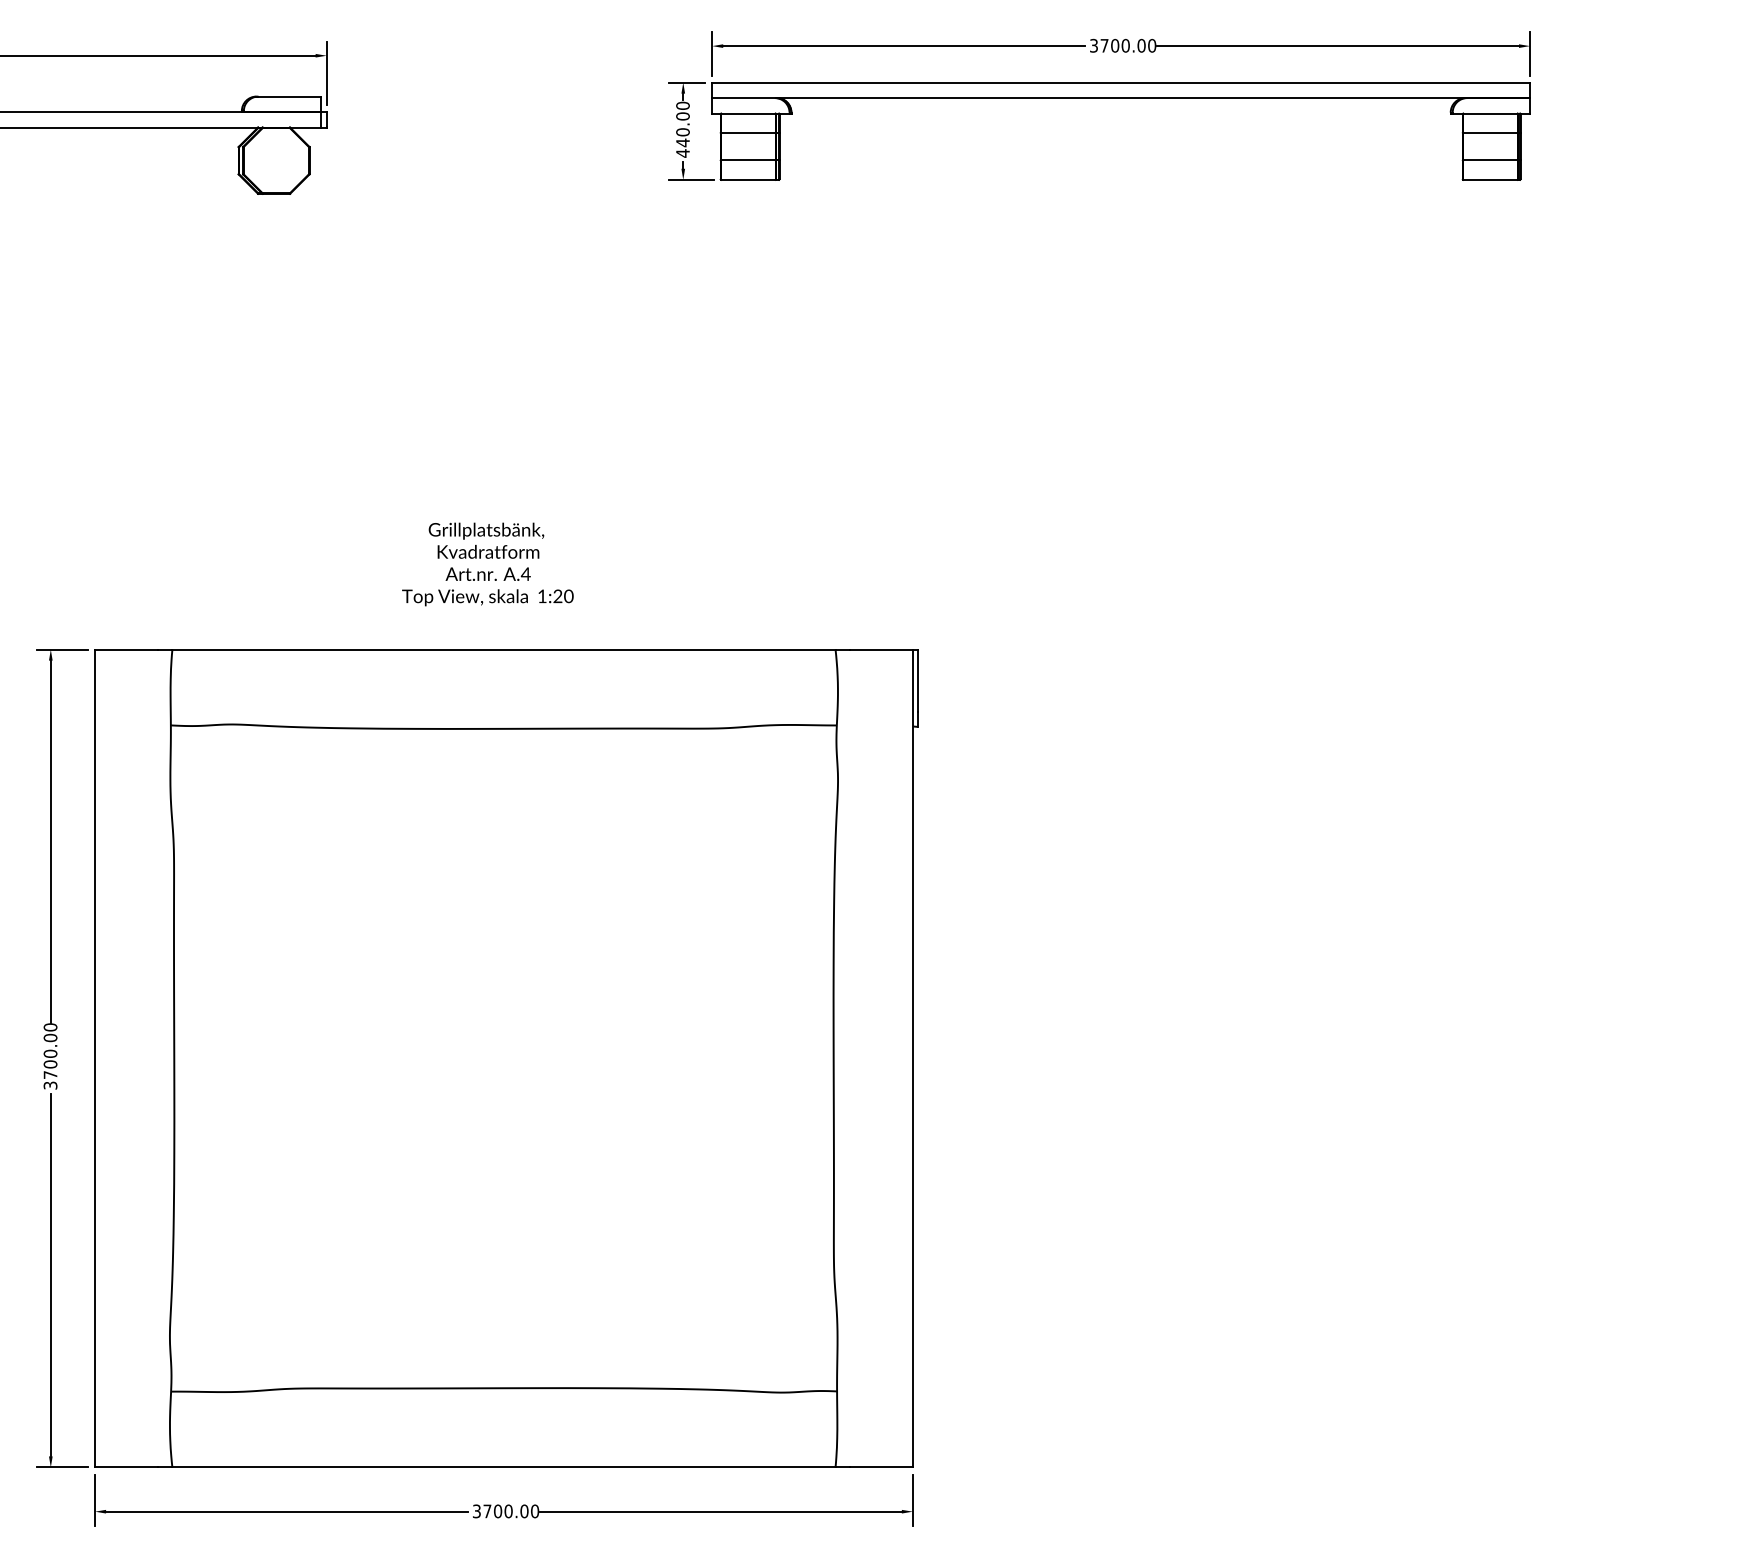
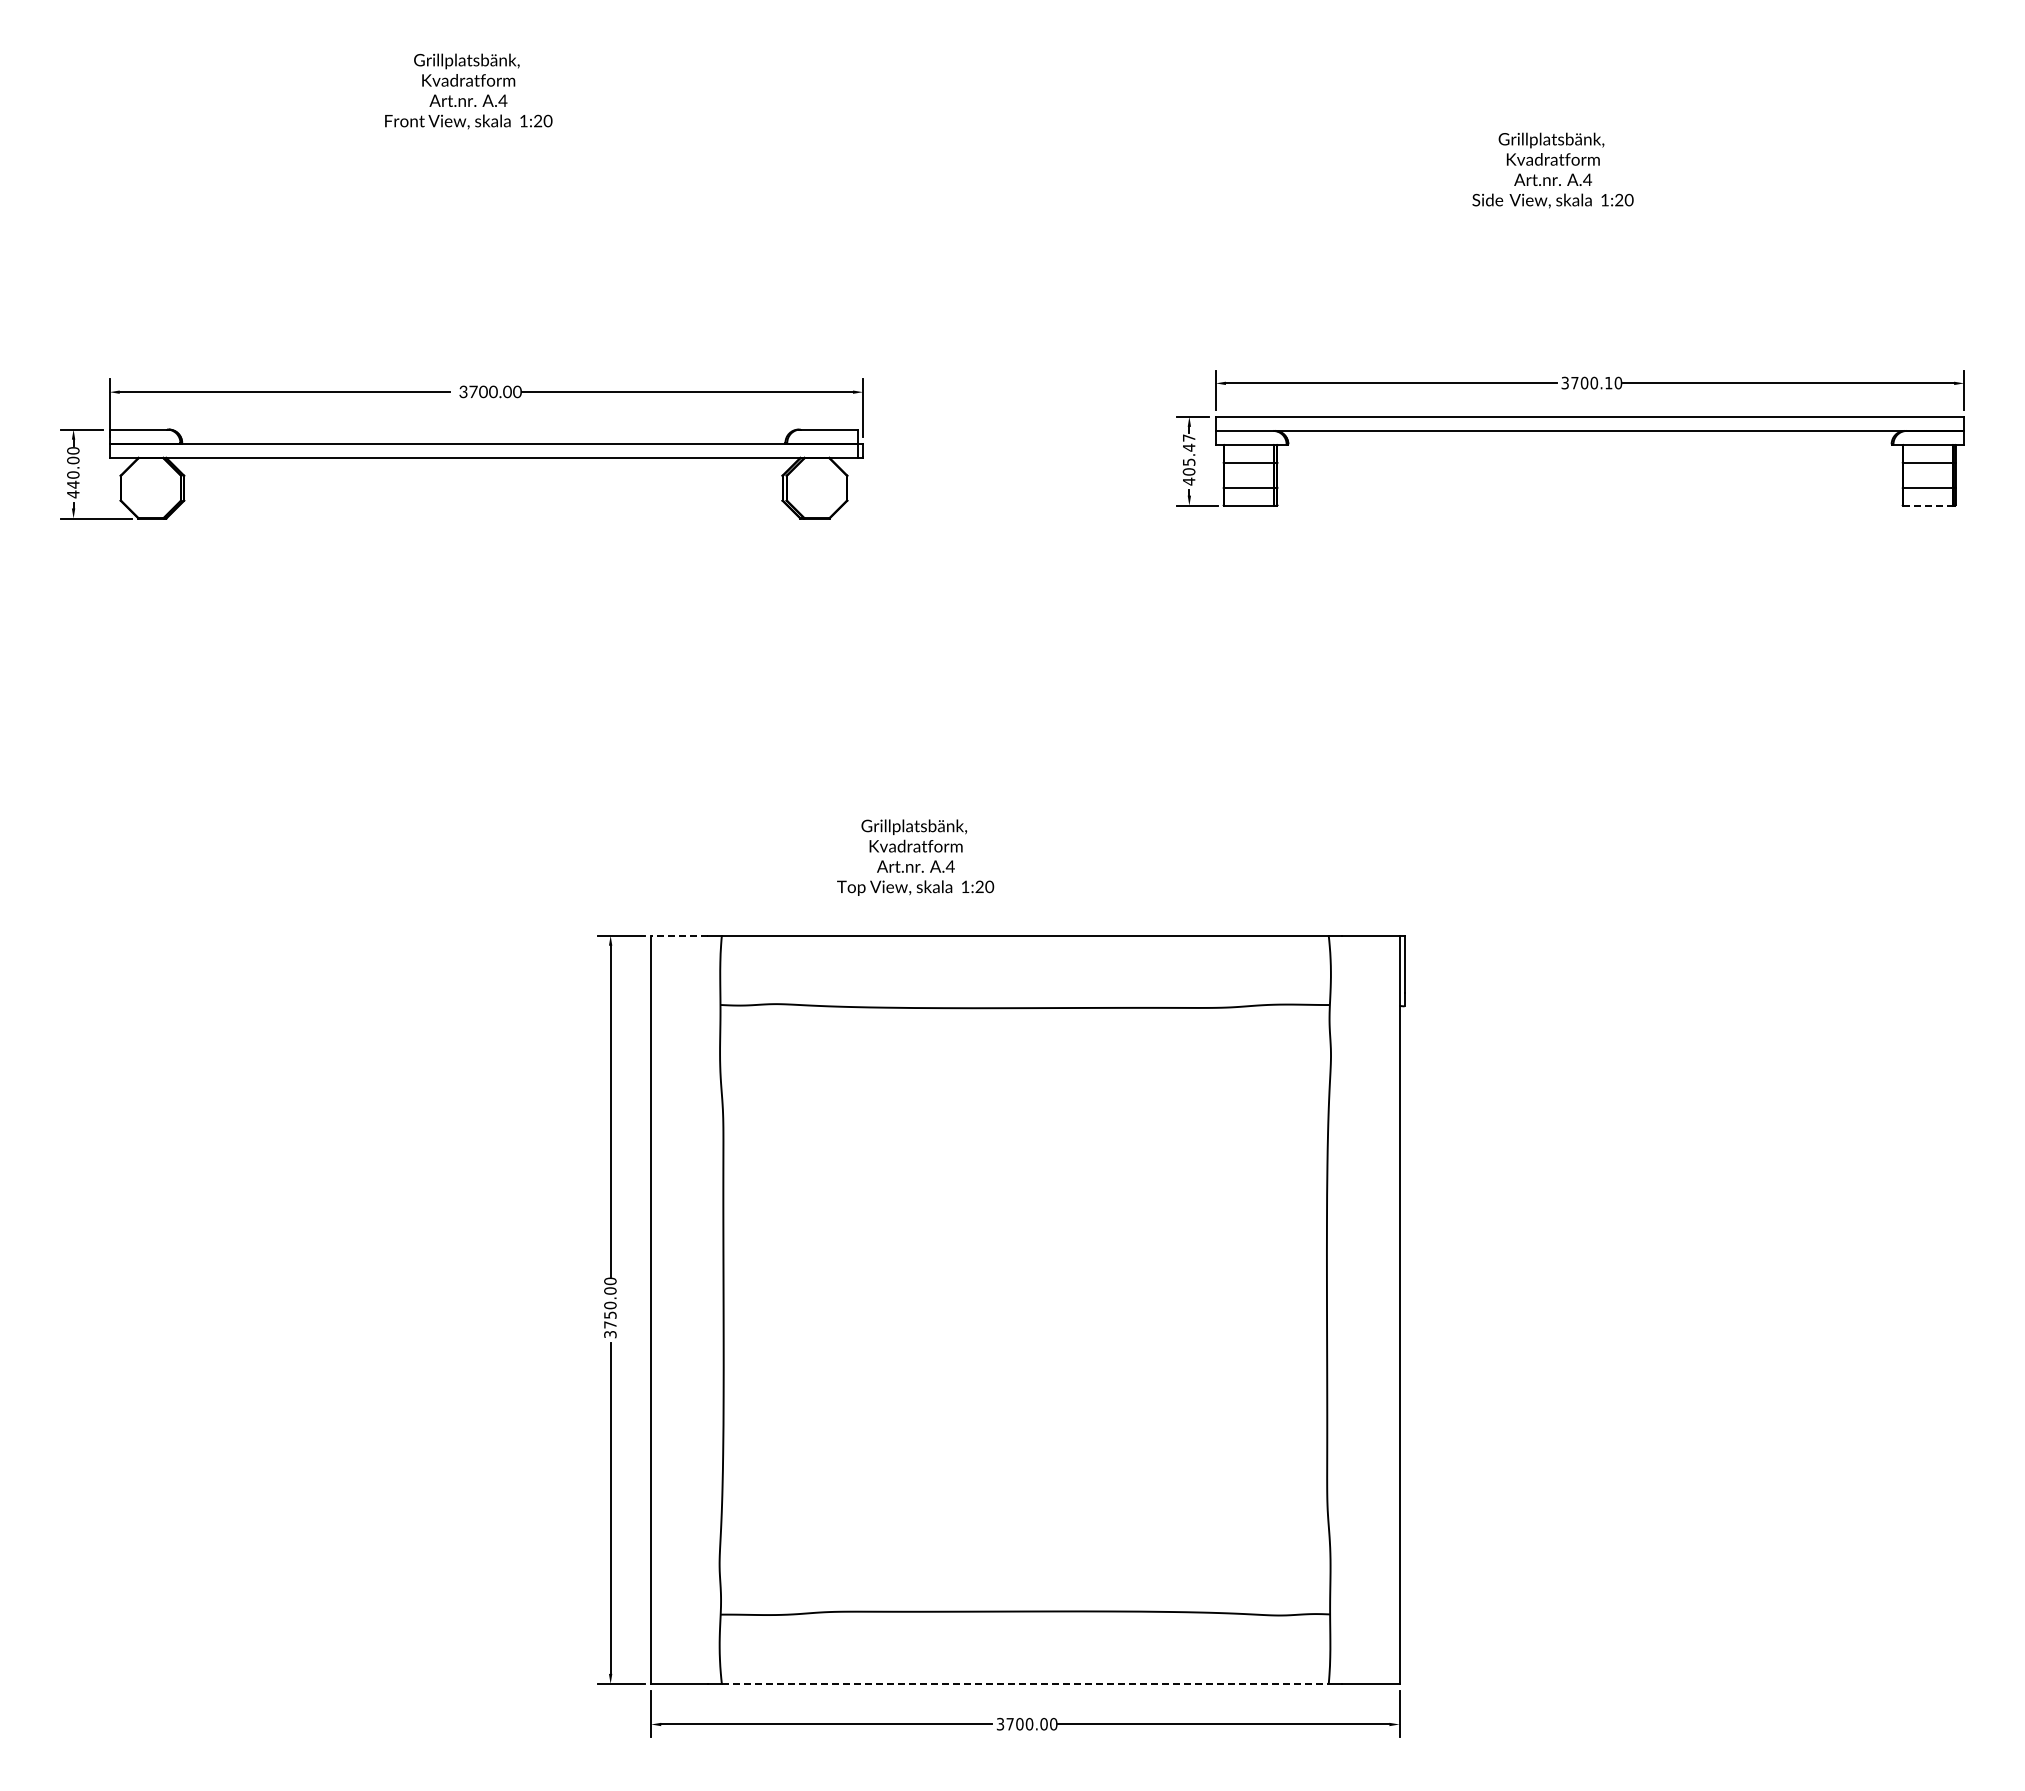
text: (1141, 45) -> (1608, 382), 3700.00 -> 3700.10
text: (682, 123) -> (1188, 454), 440.00 -> 405.47
line: (1490, 179) -> (1928, 505), solid -> dashed
text: (487, 564) -> (915, 857), moved
line: (126, 649) -> (679, 935), solid -> dashed
text: (50, 1063) -> (610, 1314), 3700.00 -> 3750.00
line: (504, 1467) -> (1025, 1684), solid -> dashed

